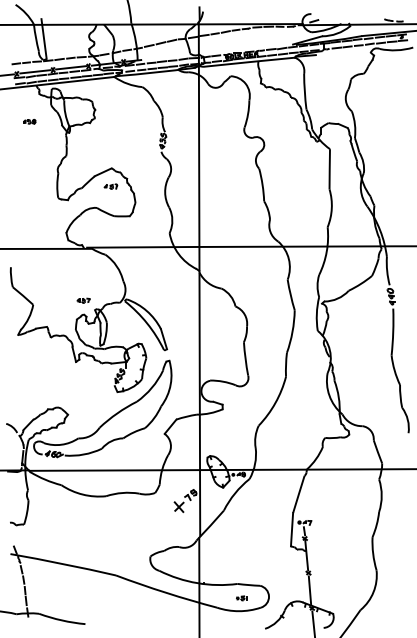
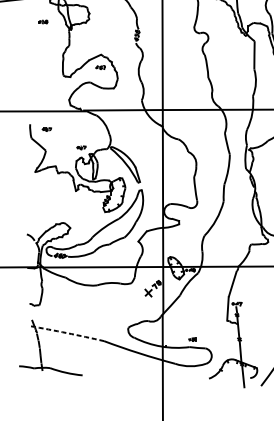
part: (34, 274) -> (46, 129), added
arc: (63, 564) -> (67, 333), solid -> dashed
part: (241, 598) -> (192, 339), moved

